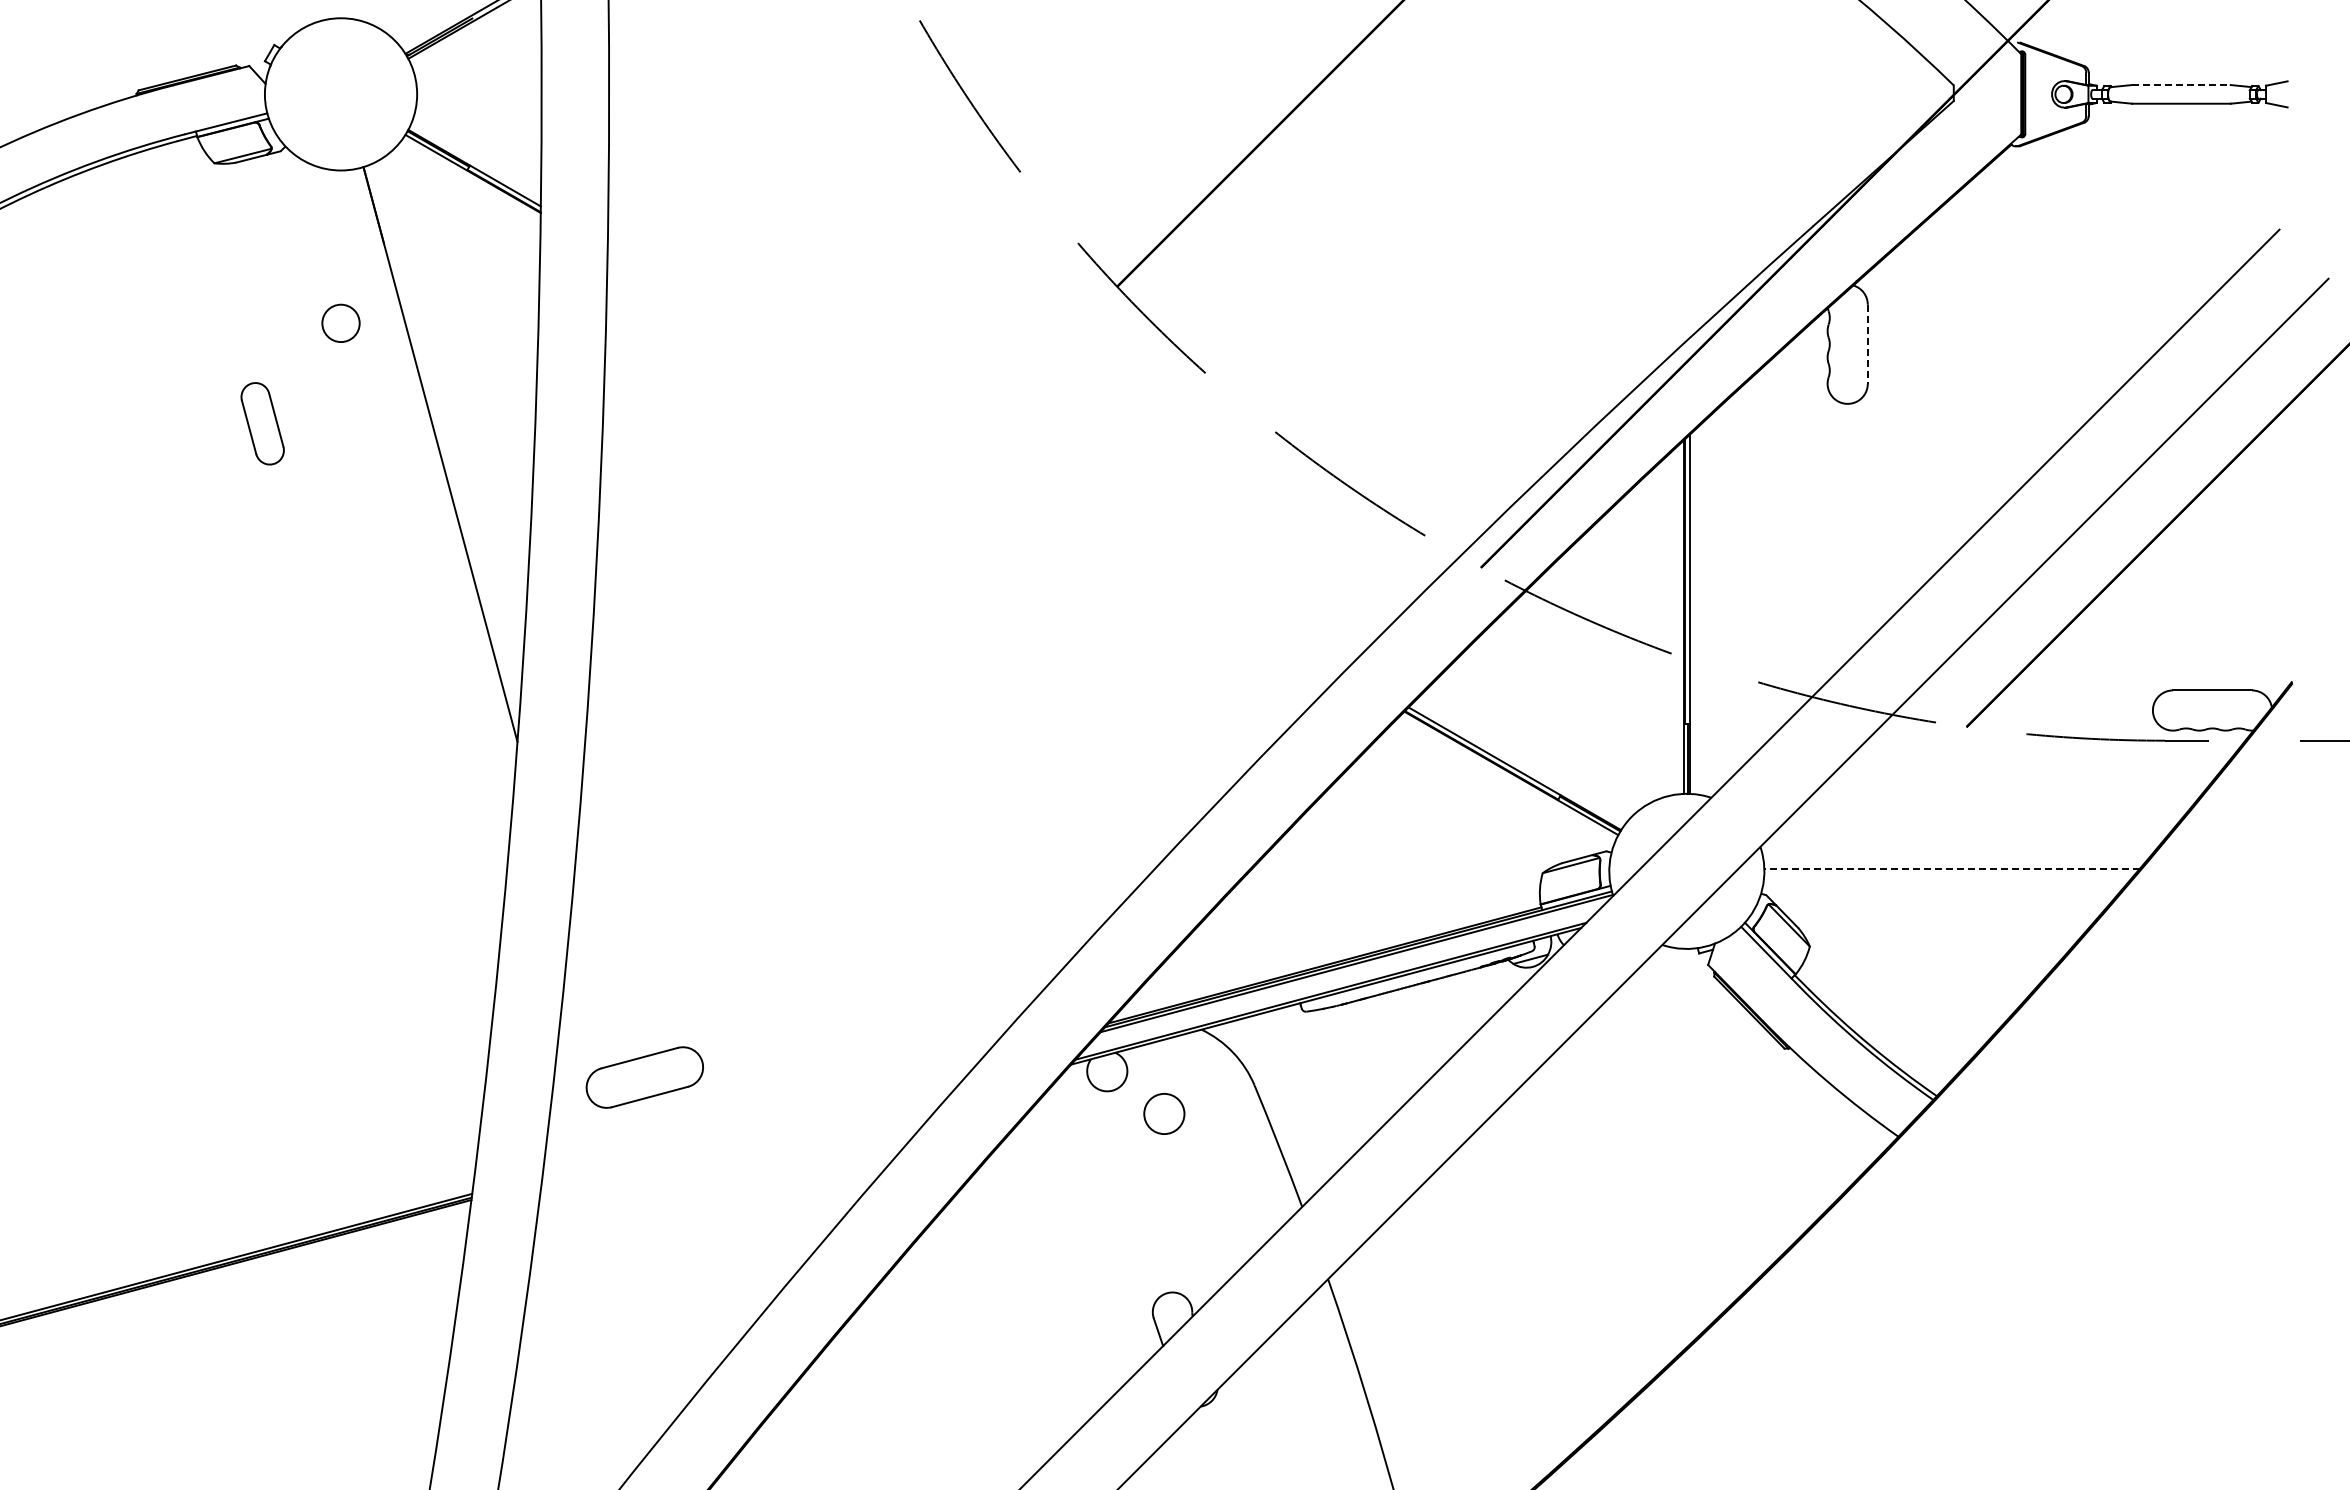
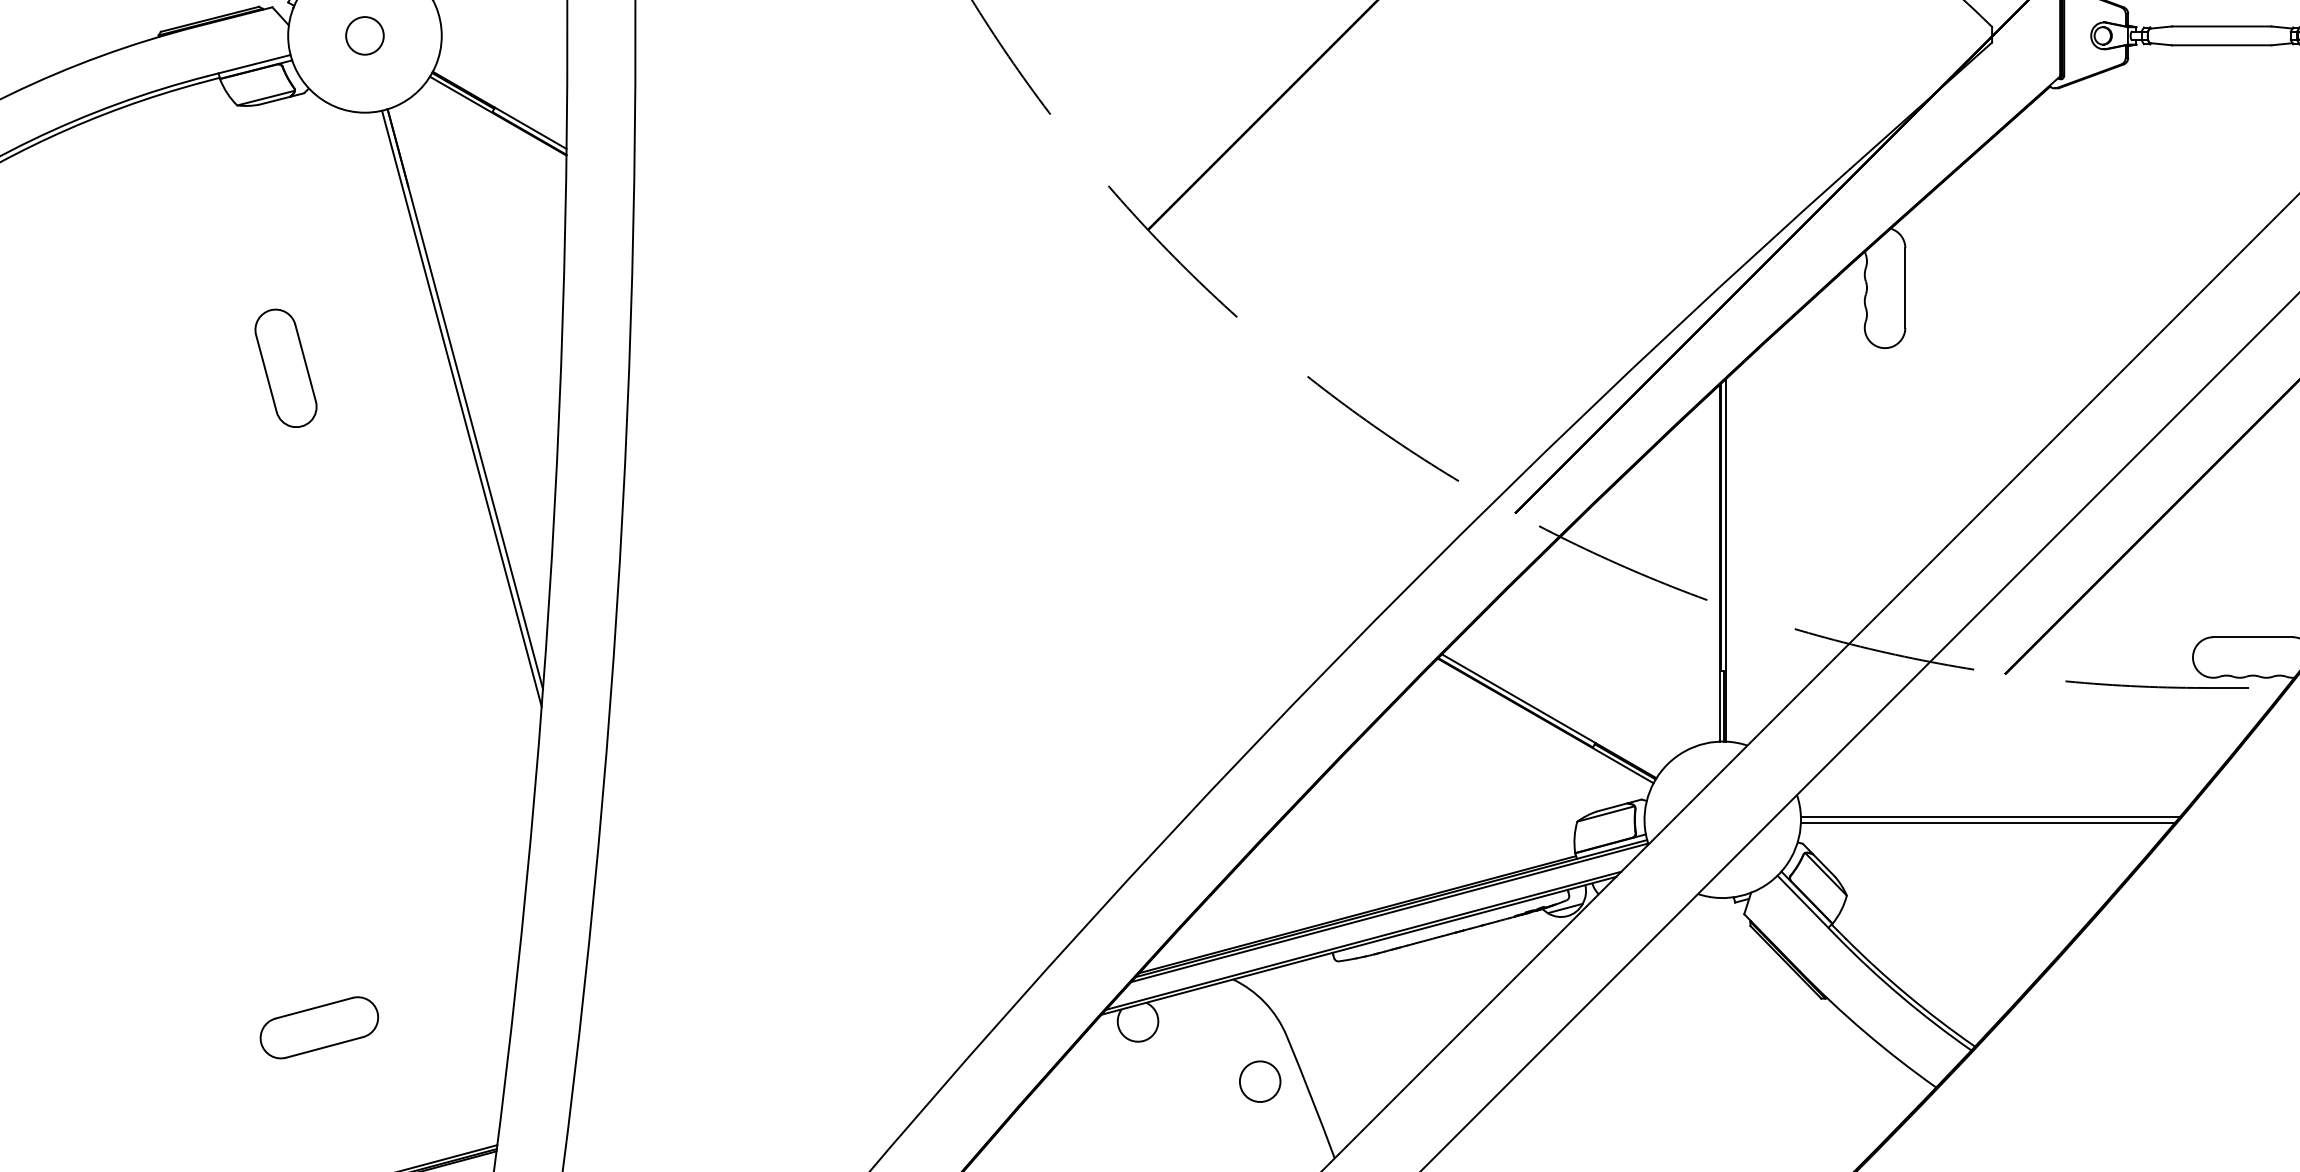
line: (2181, 85) -> (2221, 26), dashed -> solid
circle: (340, 322) -> (364, 34), moved
line: (1867, 344) -> (1905, 288), dashed -> solid
part: (262, 423) -> (285, 367), size x1.43
line: (436, 463) -> (461, 408), added
line: (1952, 868) -> (1990, 816), dashed -> solid
line: (1949, 874) -> (1987, 822), added
part: (644, 1077) -> (319, 1027), moved
circle: (1164, 1113) -> (1260, 1081), moved

